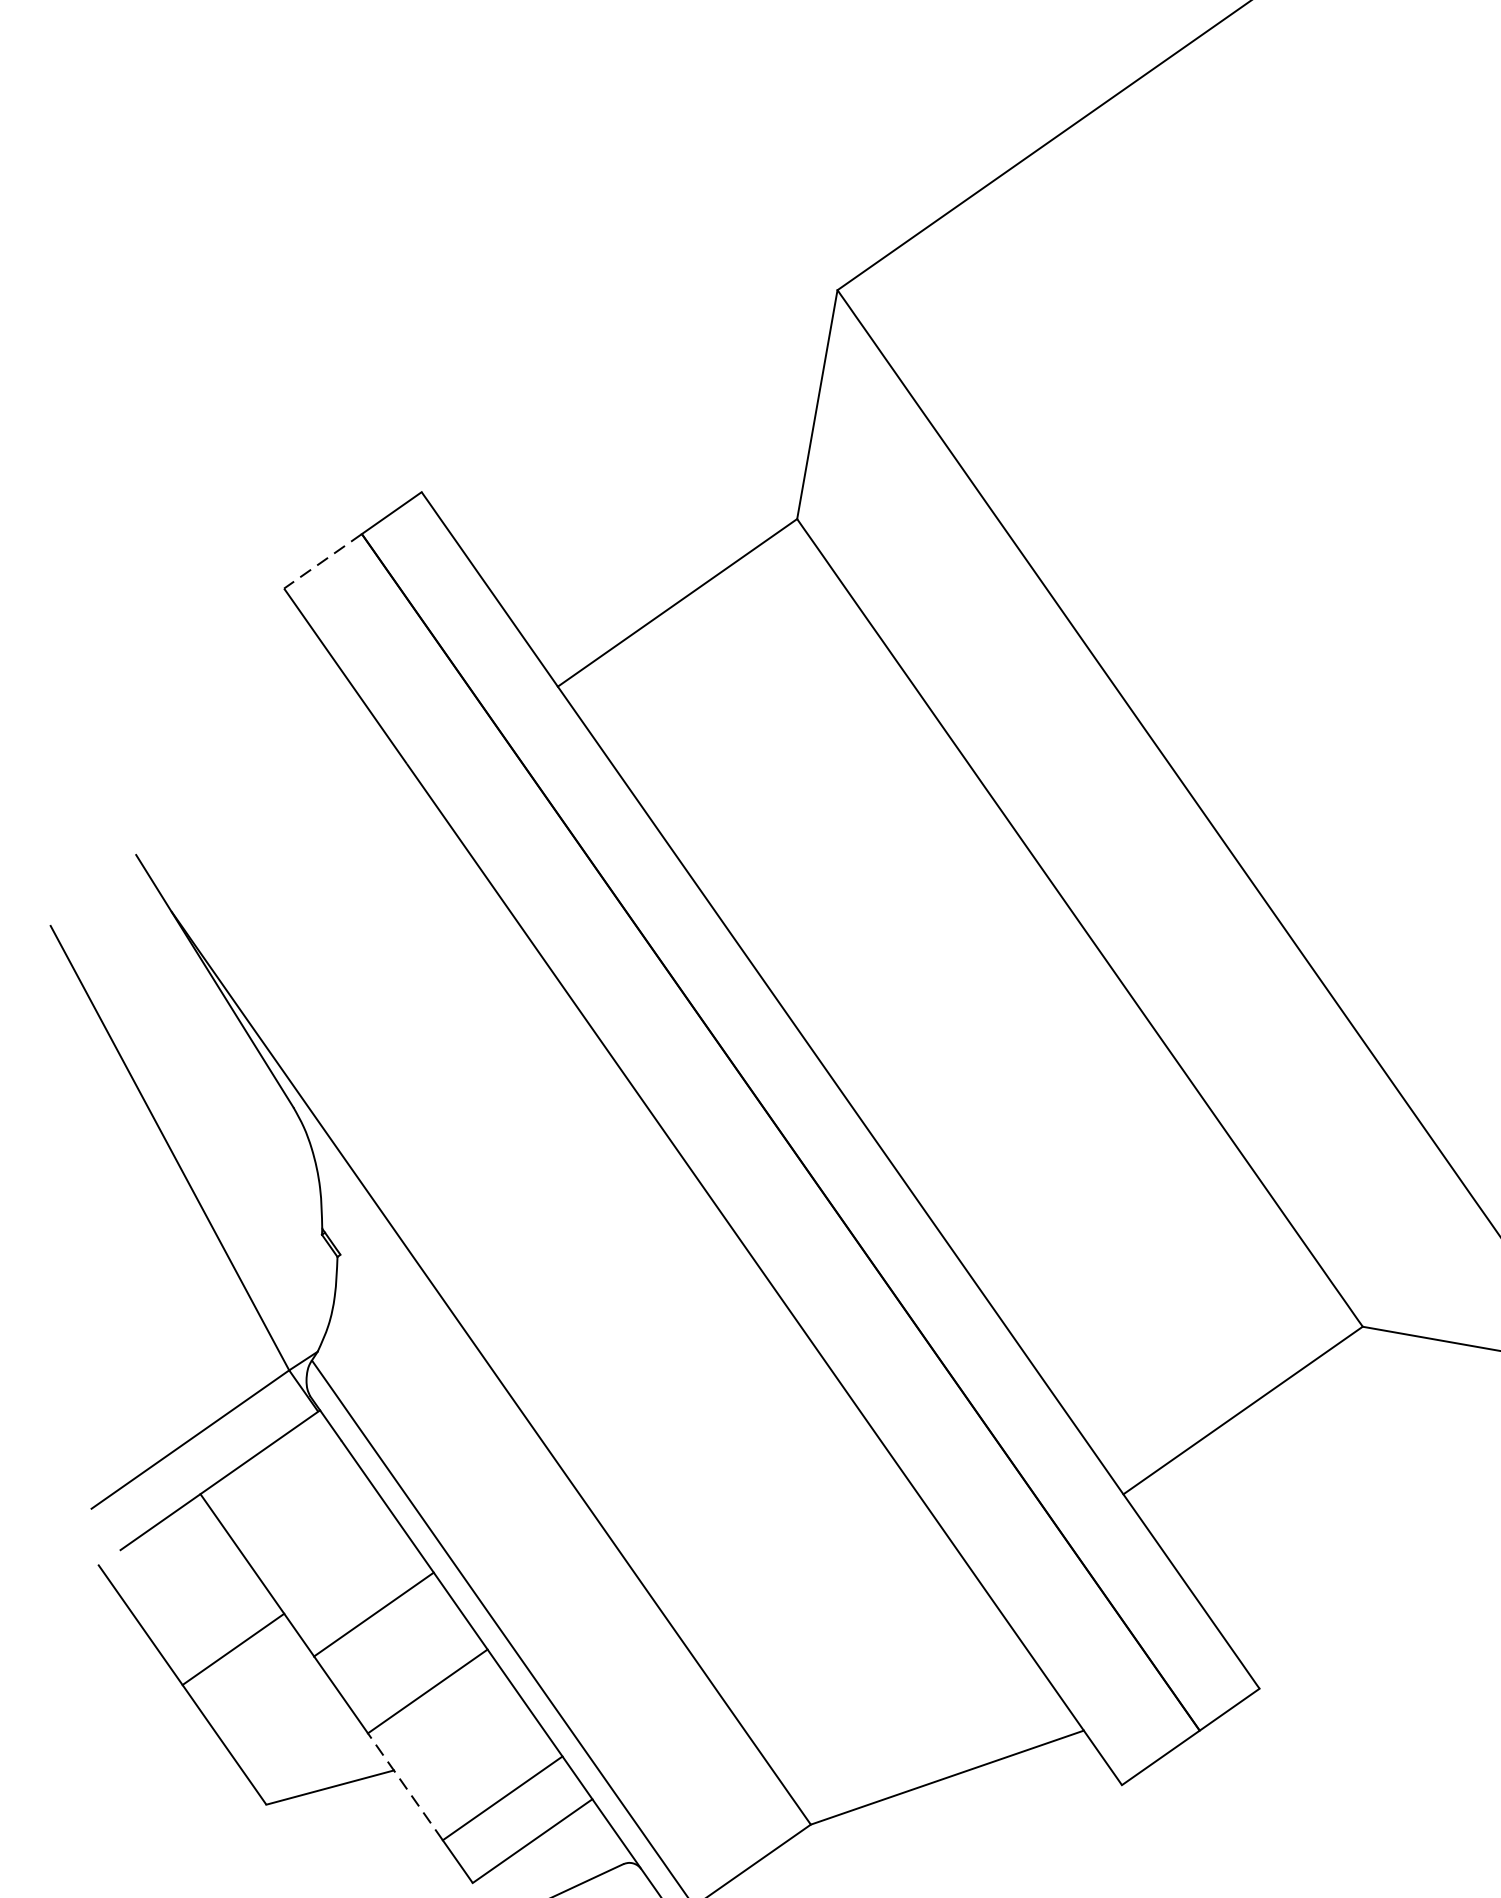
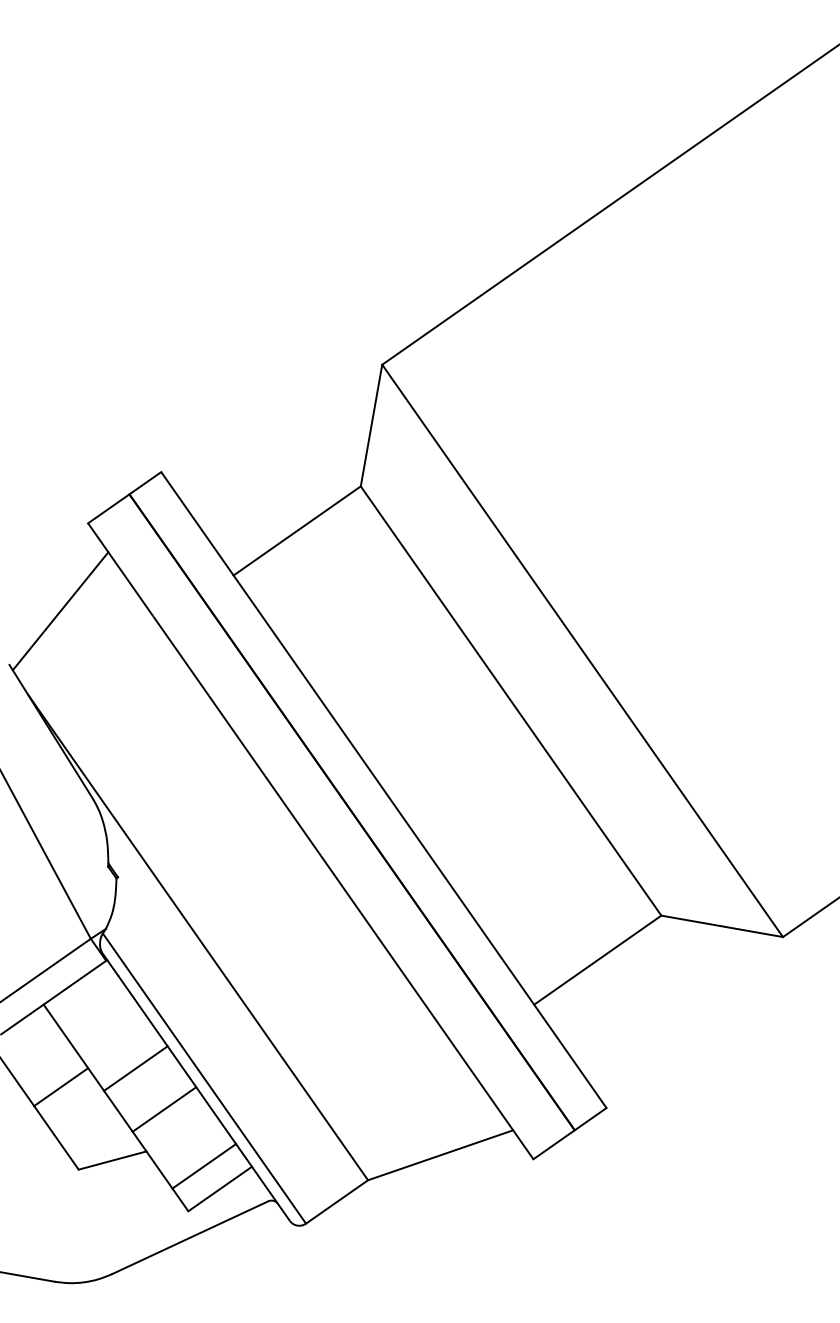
line: (322, 562) -> (108, 509), dashed -> solid
line: (232, 754) -> (60, 611), added
line: (405, 1787) -> (152, 1160), dashed -> solid

